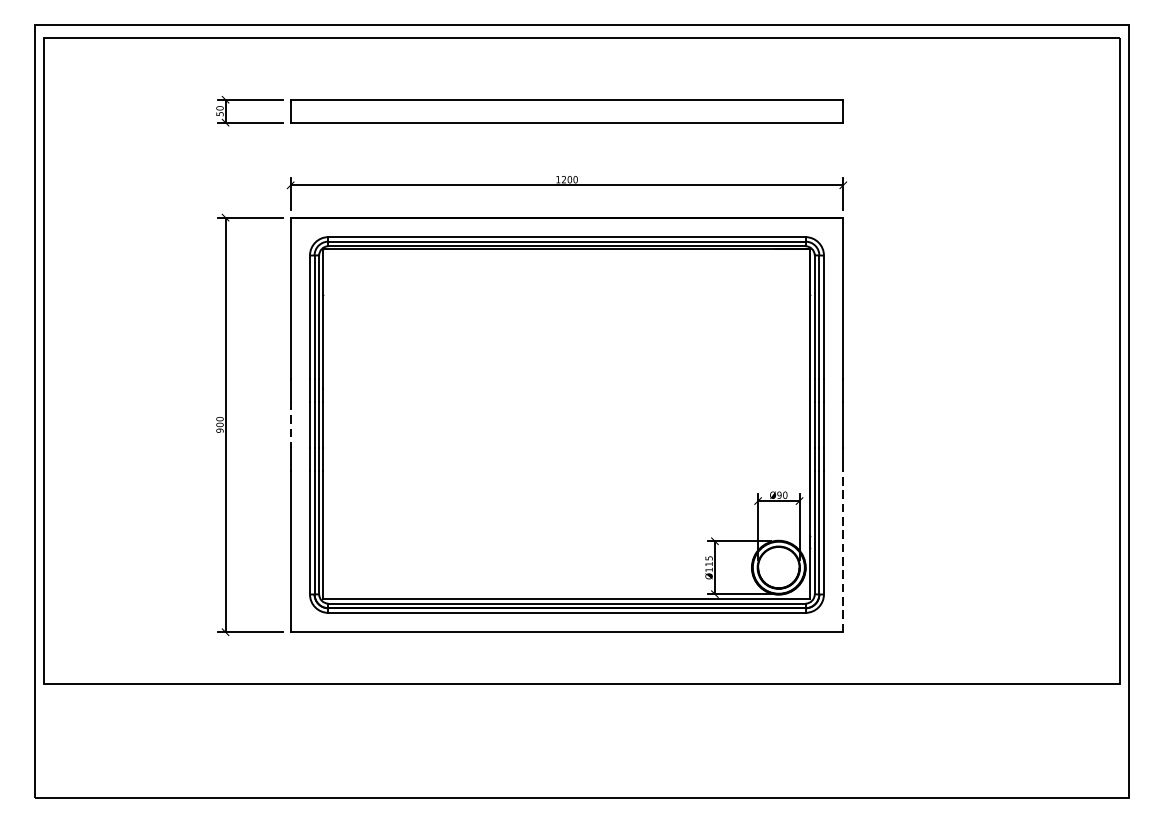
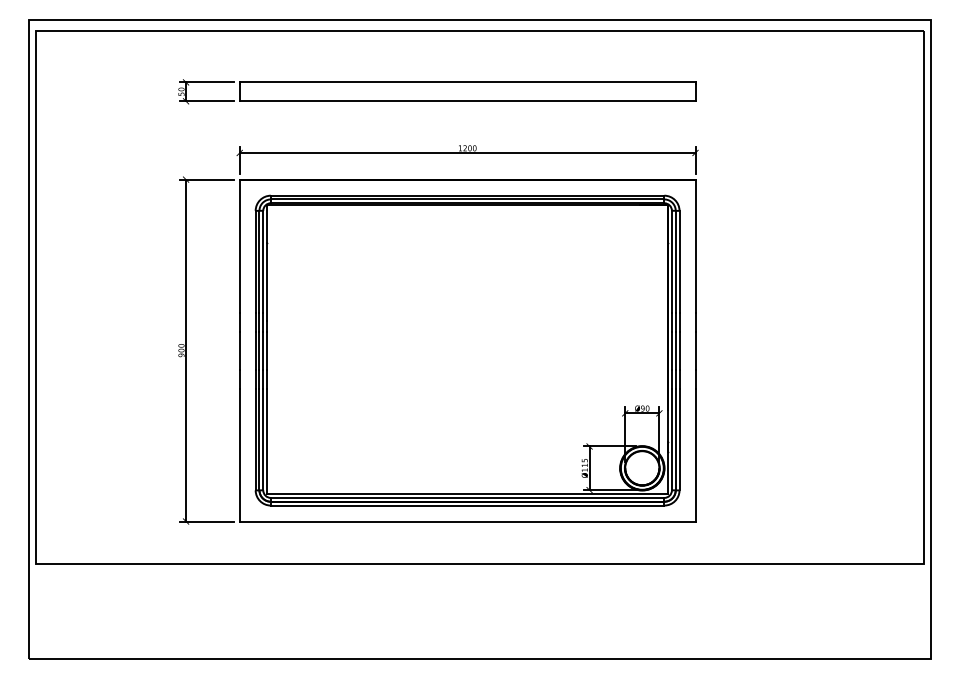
line: (290, 424) -> (239, 350), dashed -> solid
line: (843, 550) -> (695, 454), dashed -> solid

